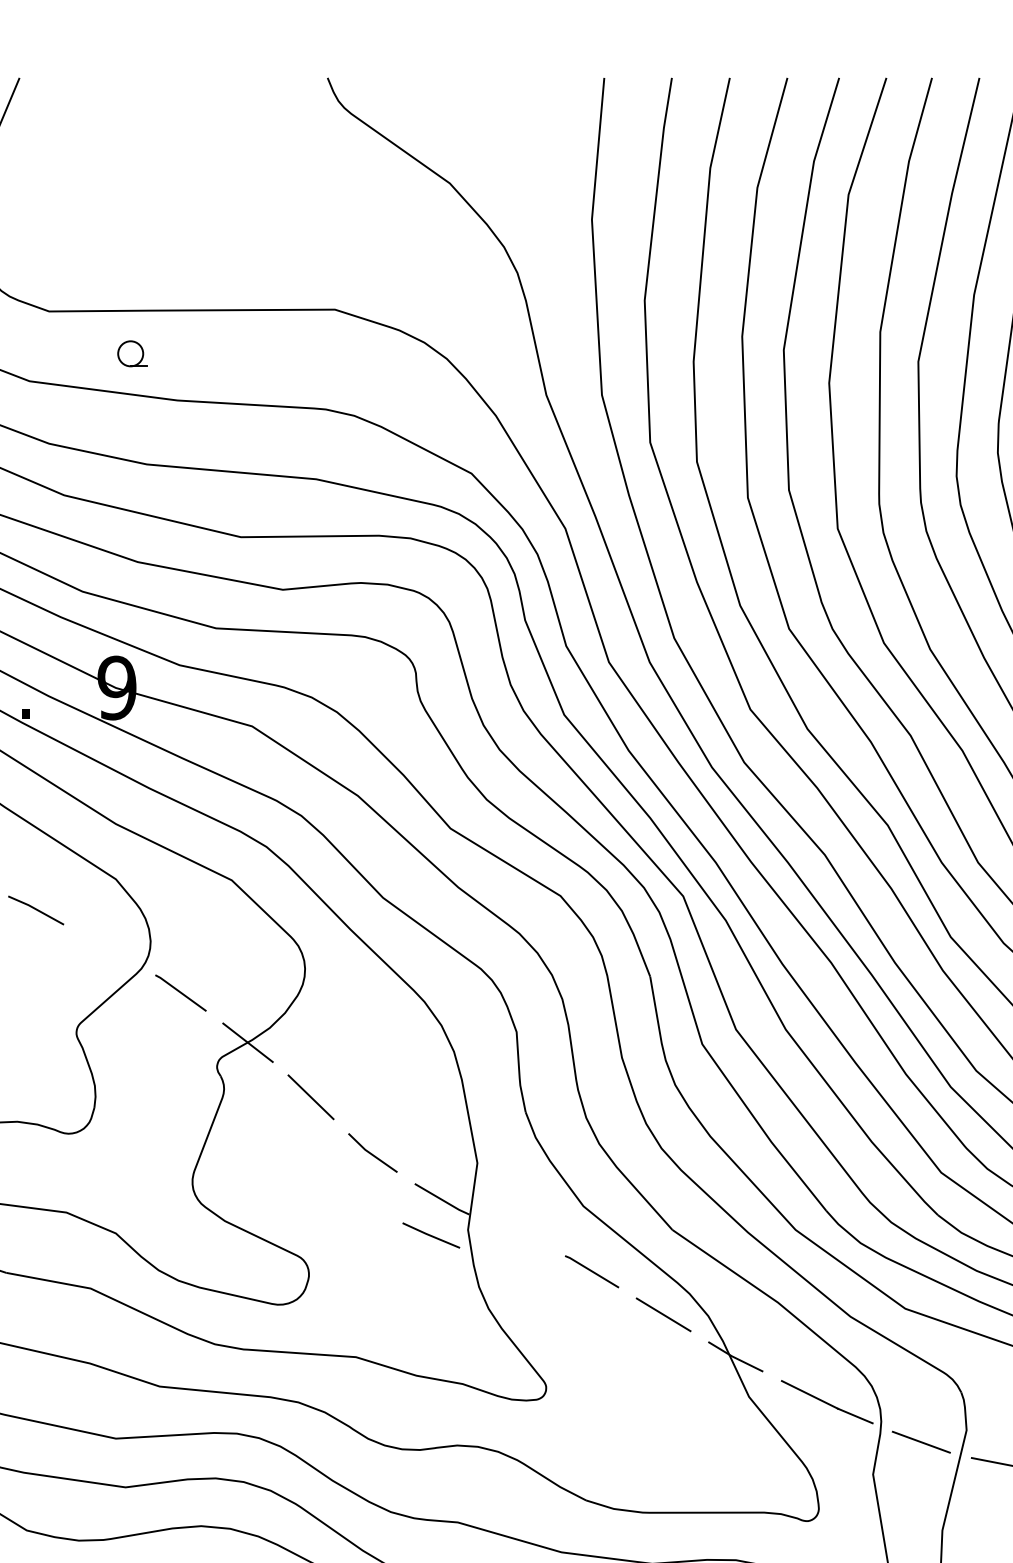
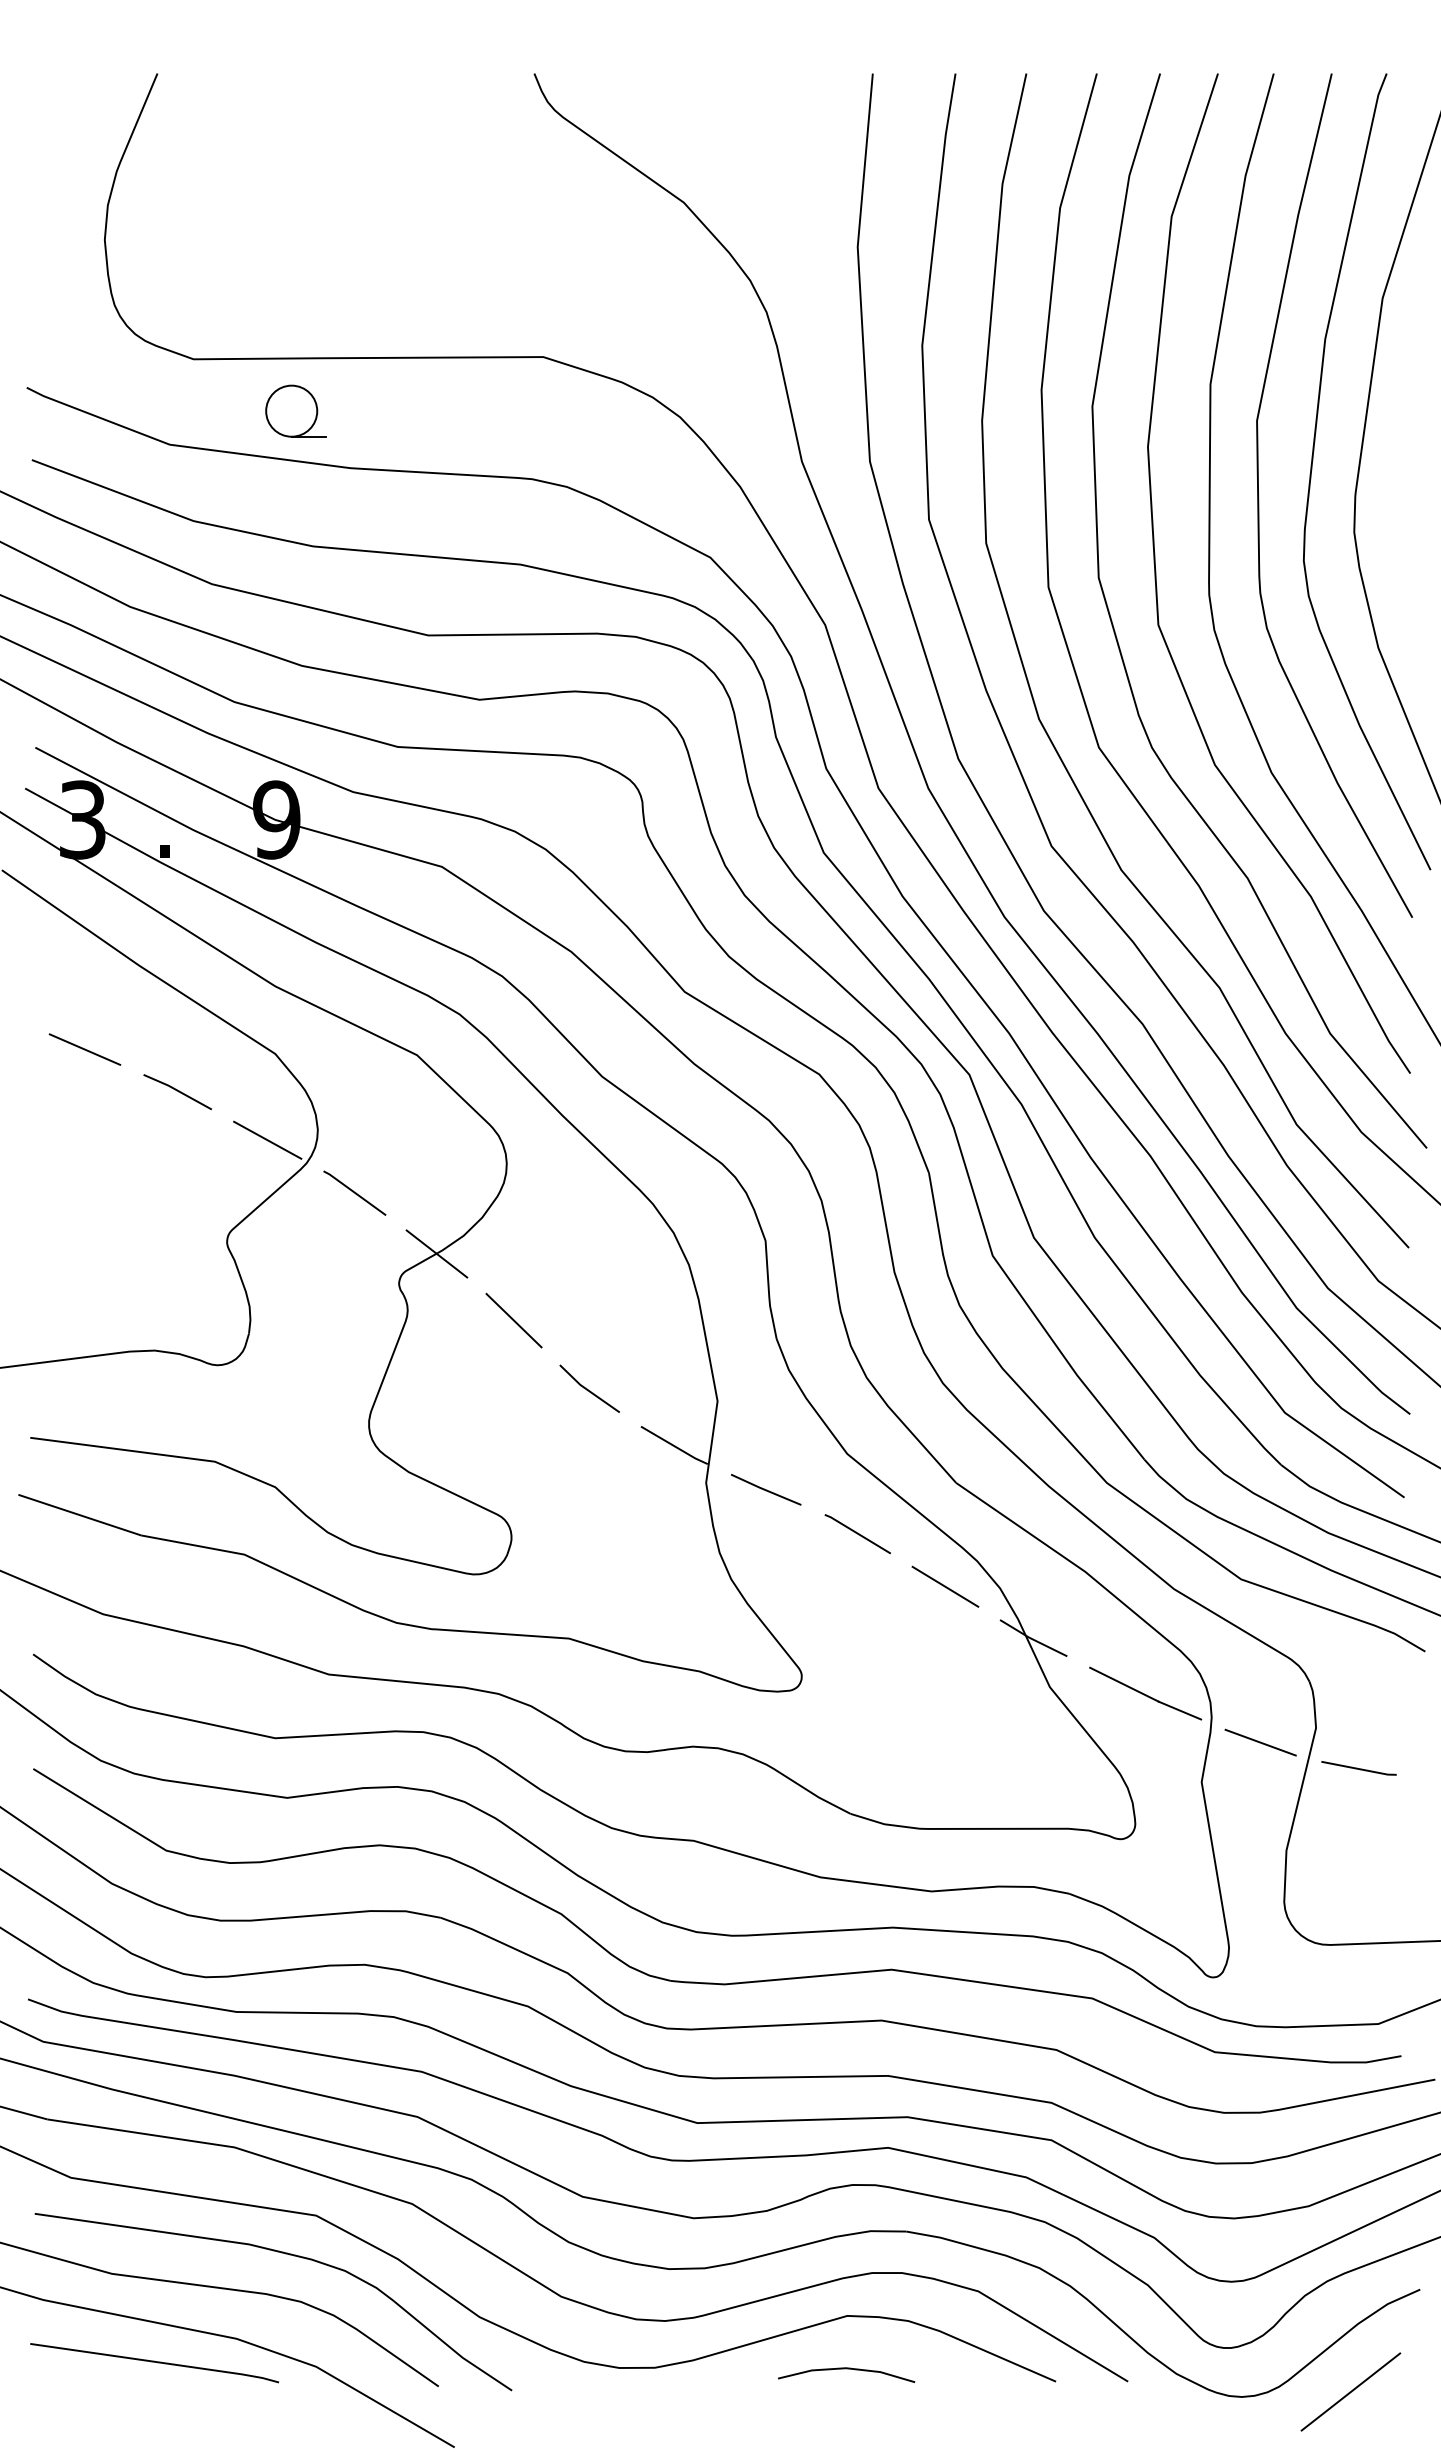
part: (132, 353) -> (295, 410), size x1.67
line: (109, 949) -> (267, 1139), added
line: (431, 1235) -> (766, 1489), moved

